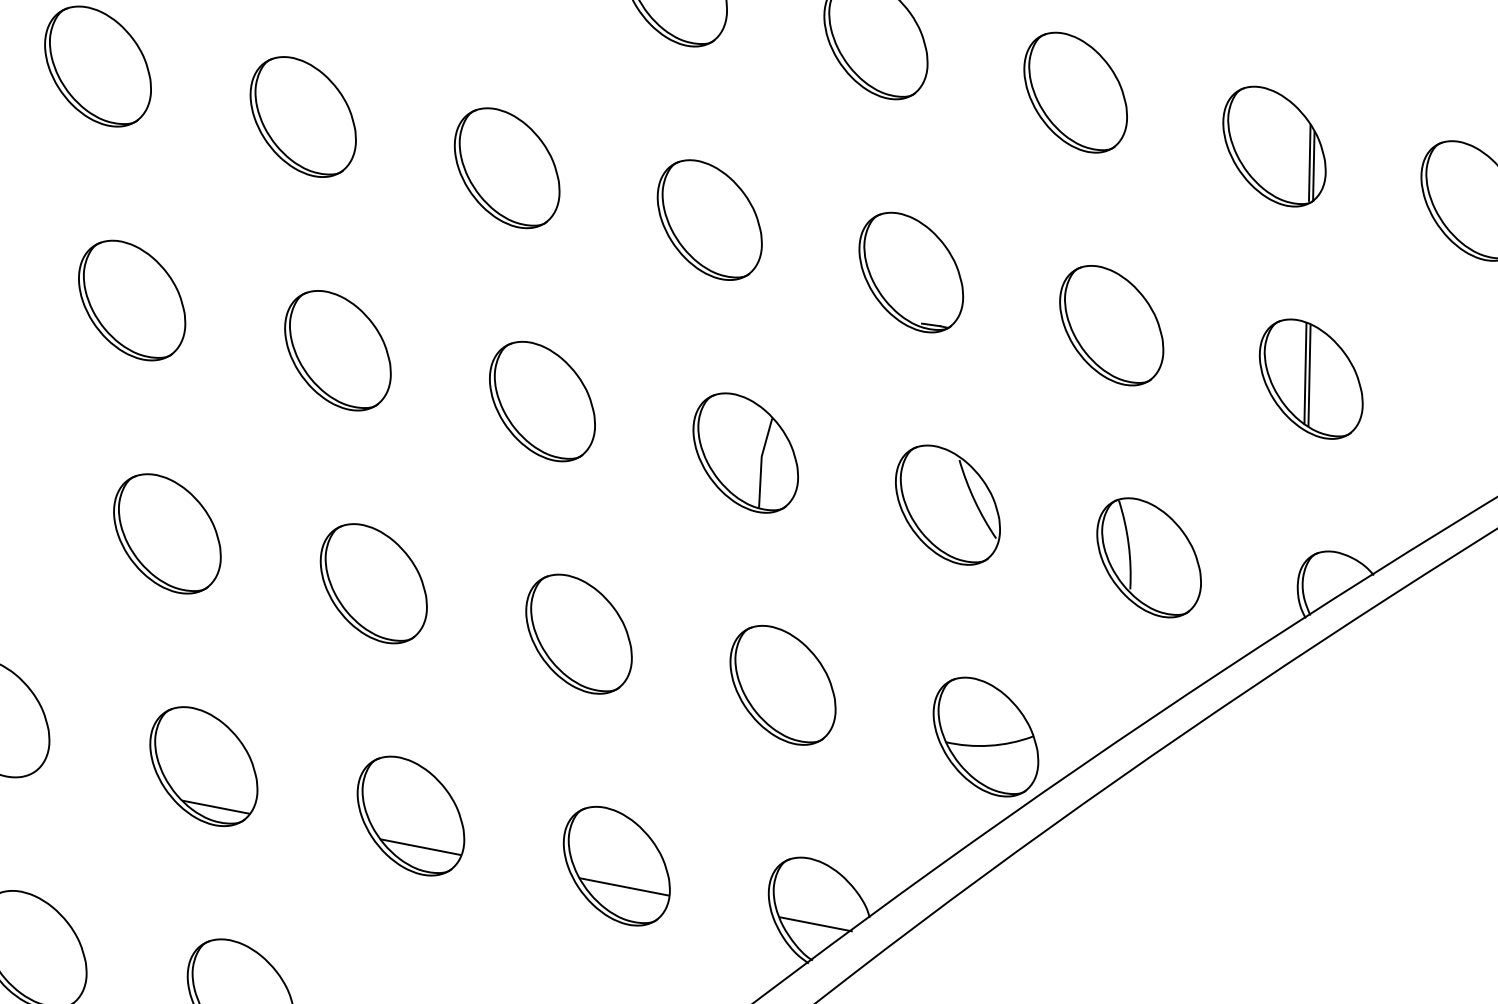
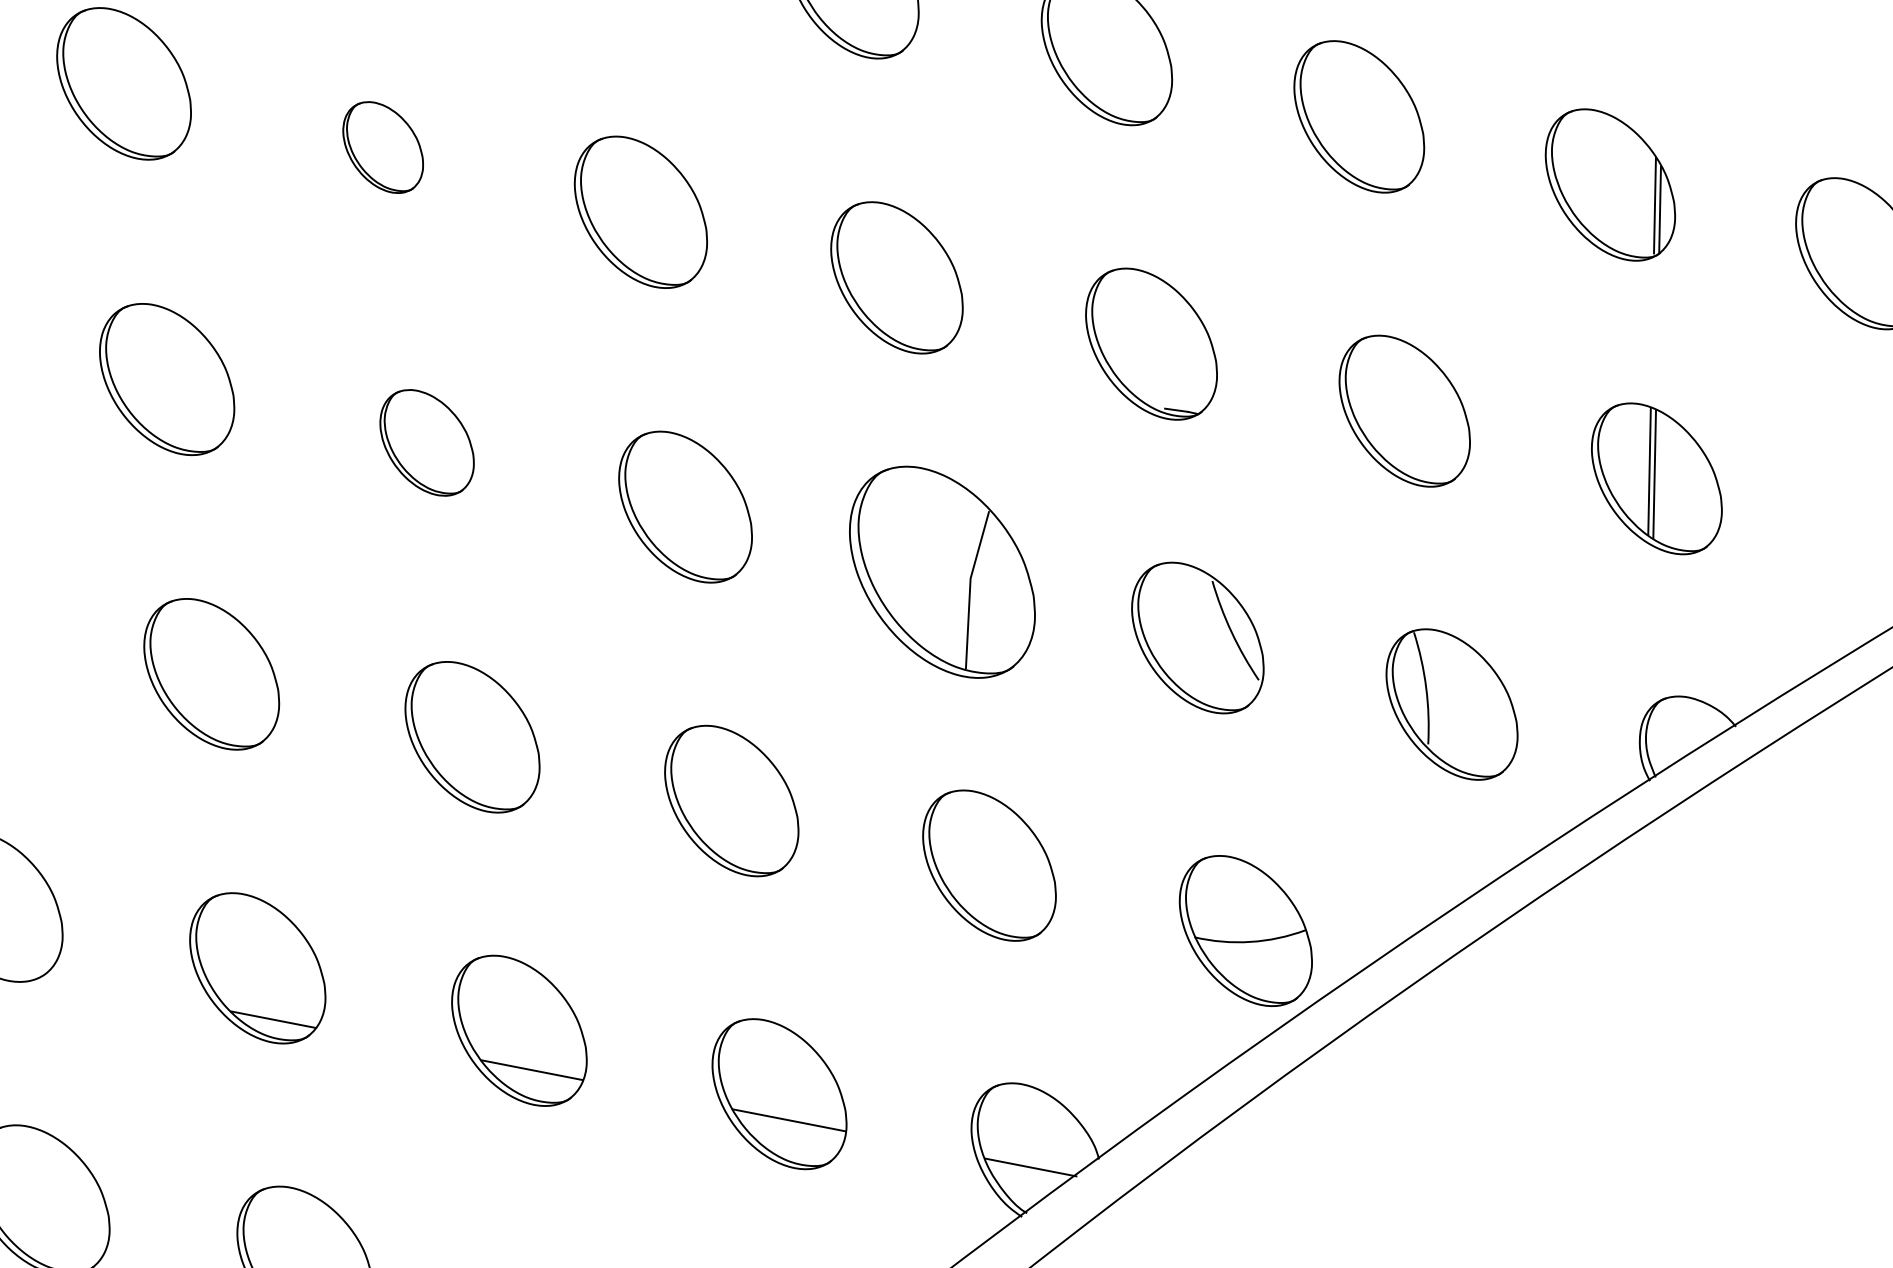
part: (302, 116) -> (382, 147), size x0.6
part: (337, 350) -> (426, 442), size x0.7
part: (745, 452) -> (942, 571), size x1.4

